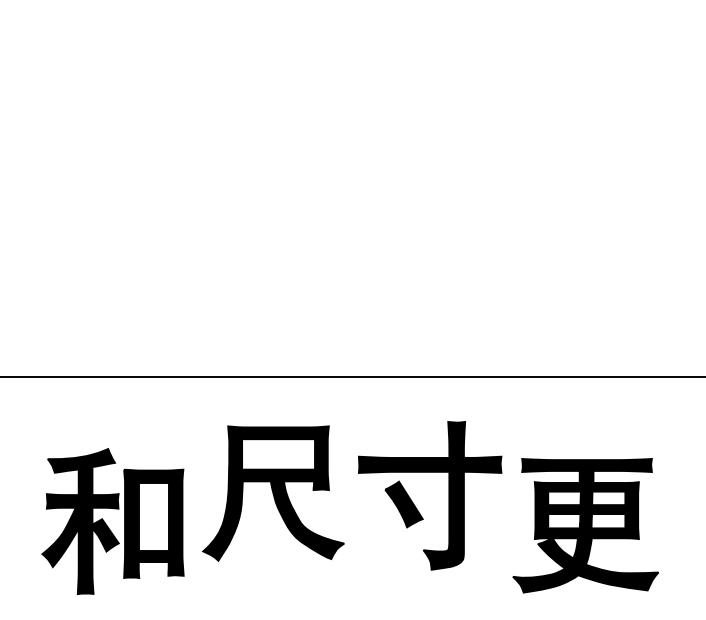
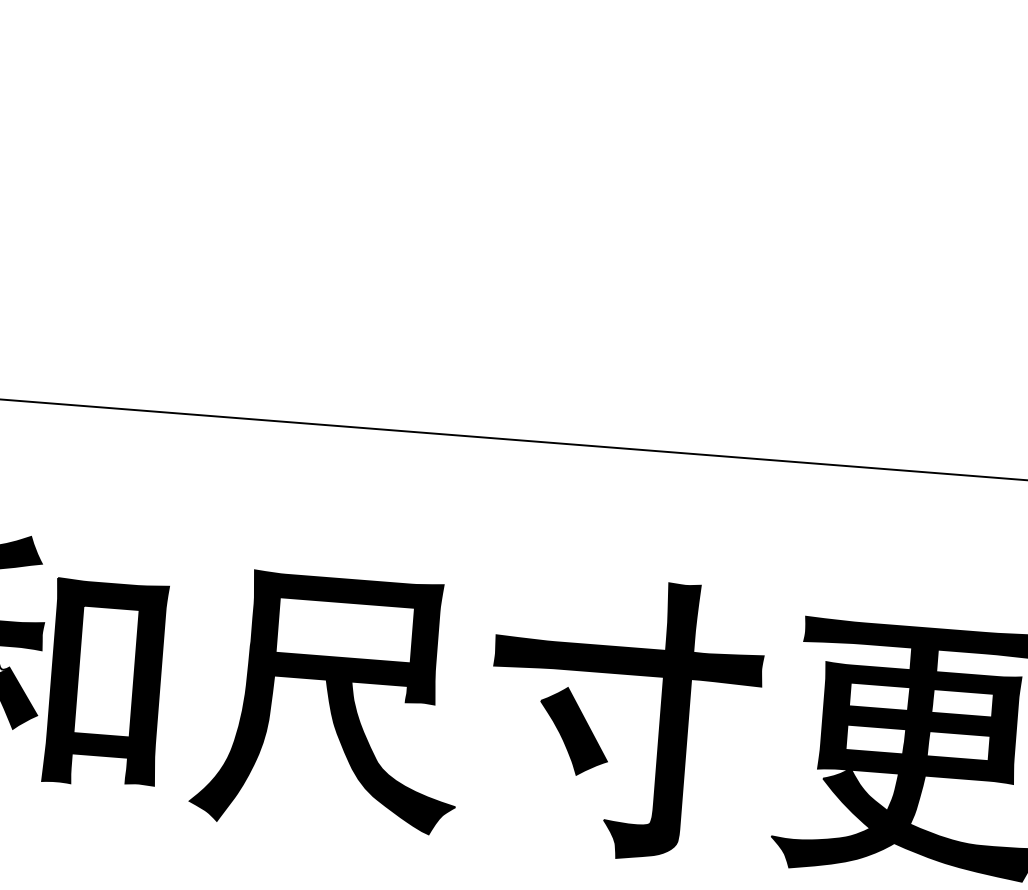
part: (273, 493) -> (330, 702), moved
part: (448, 495) -> (658, 721), moved

